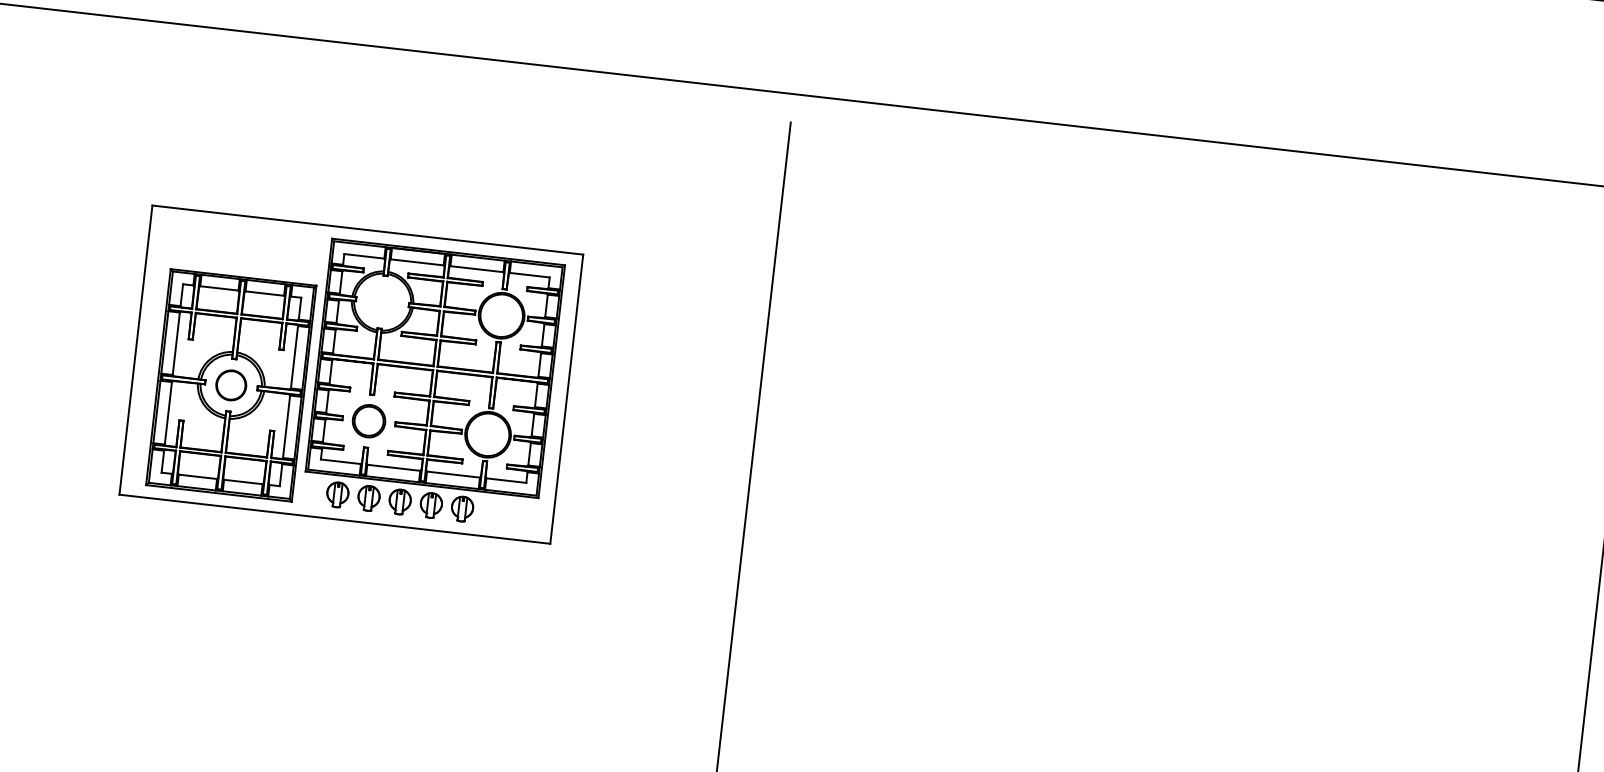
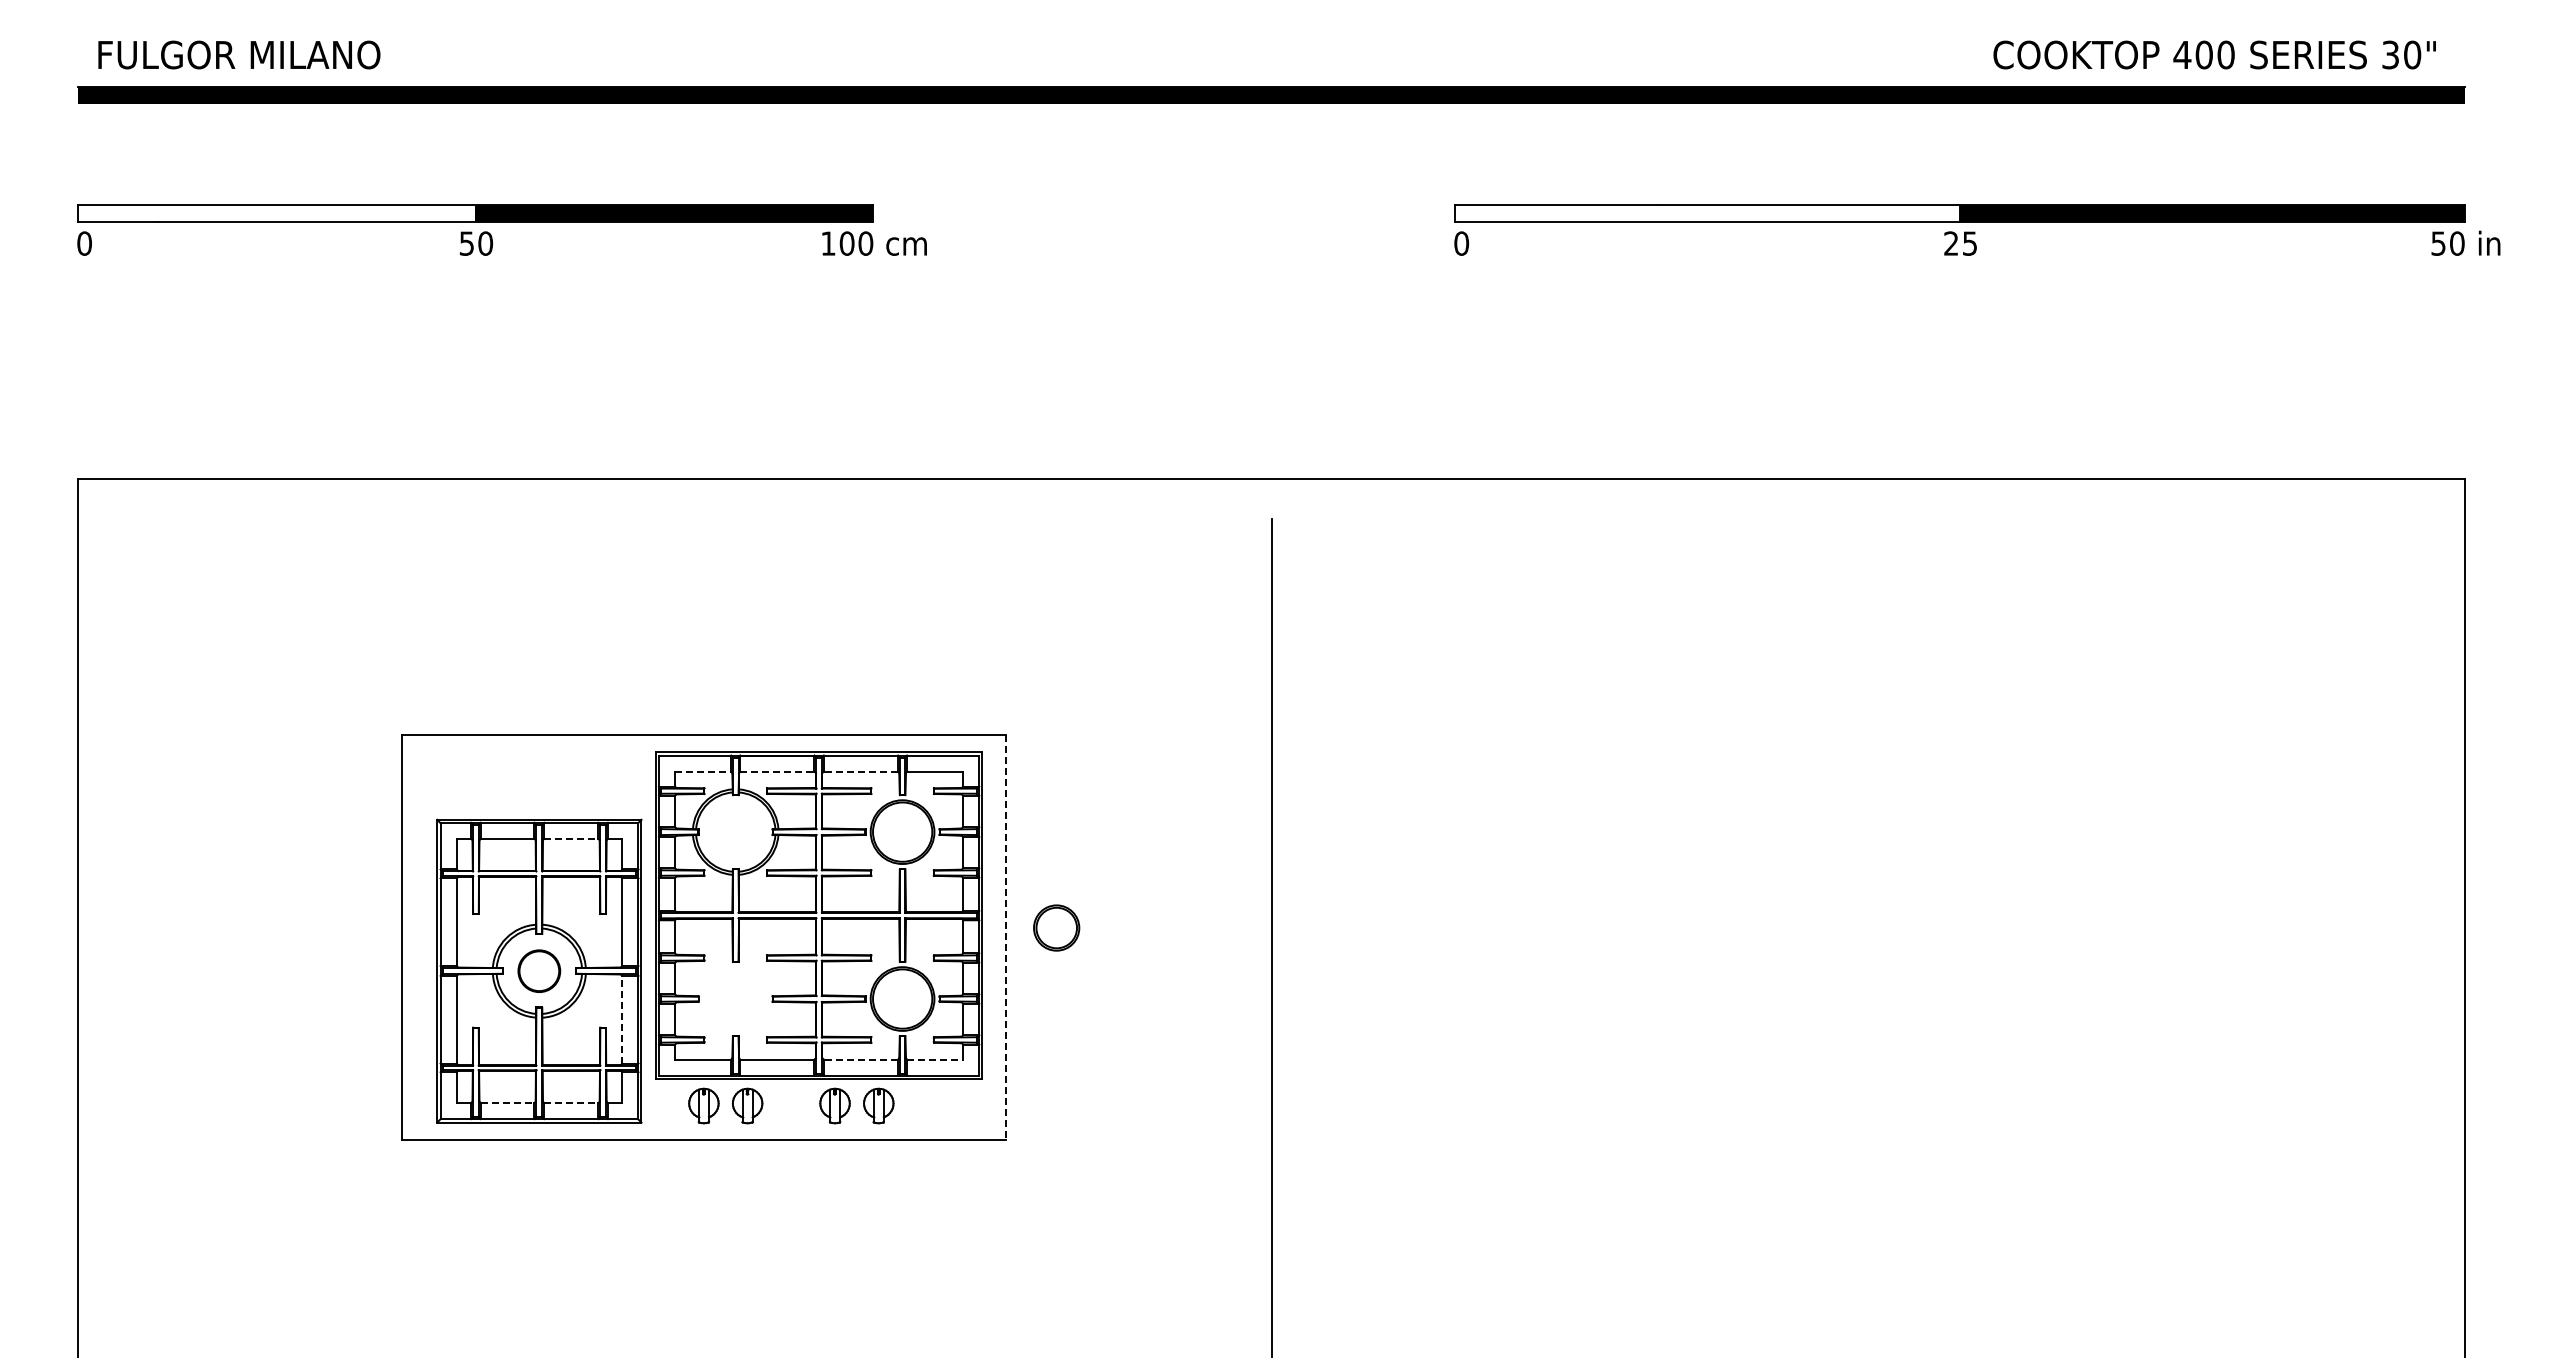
line: (364, 256) -> (703, 771), solid -> dashed
line: (417, 262) -> (777, 771), solid -> dashed
line: (476, 269) -> (860, 771), solid -> dashed
line: (264, 293) -> (571, 838), solid -> dashed
line: (566, 399) -> (1005, 937), solid -> dashed
part: (368, 420) -> (1056, 927), moved
line: (286, 426) -> (622, 1019), solid -> dashed
line: (453, 474) -> (860, 1059), solid -> dashed
line: (197, 477) -> (507, 1103), solid -> dashed
line: (506, 480) -> (935, 1059), solid -> dashed
line: (243, 482) -> (571, 1103), solid -> dashed
part: (400, 501) -> (791, 1105), removed

